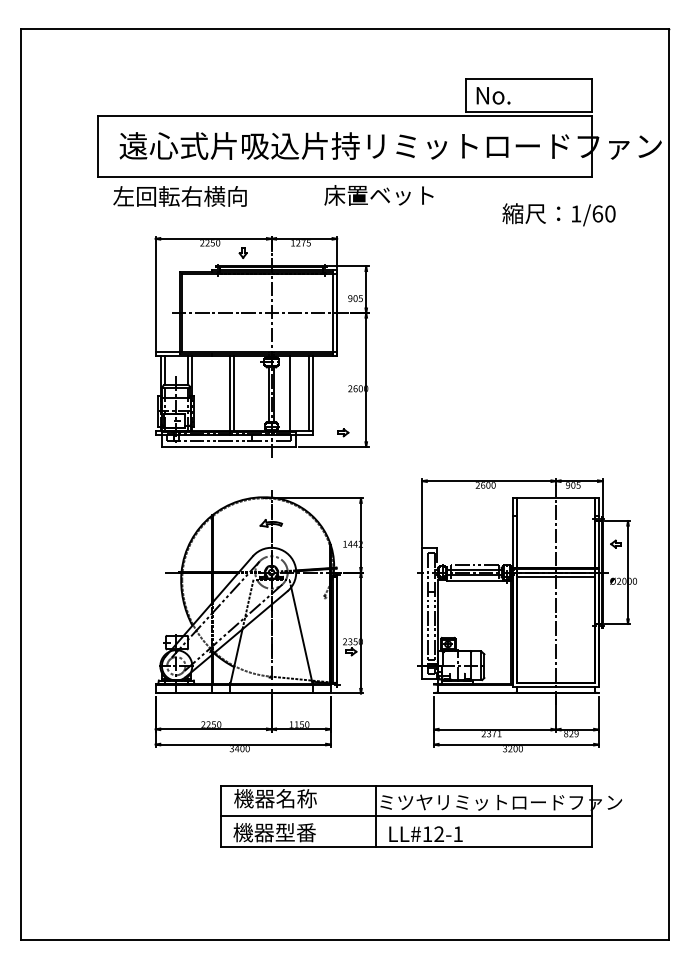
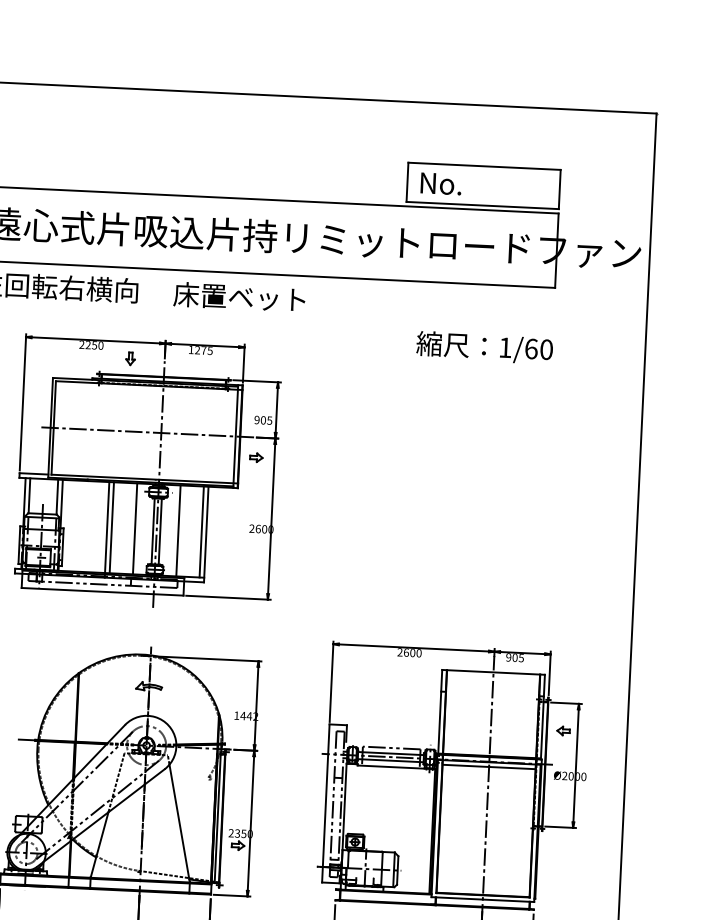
text: (378, 195) -> (238, 297), moved
text: (558, 214) -> (484, 347), moved
line: (253, 393) -> (135, 528), added
part: (343, 432) -> (256, 457), moved

